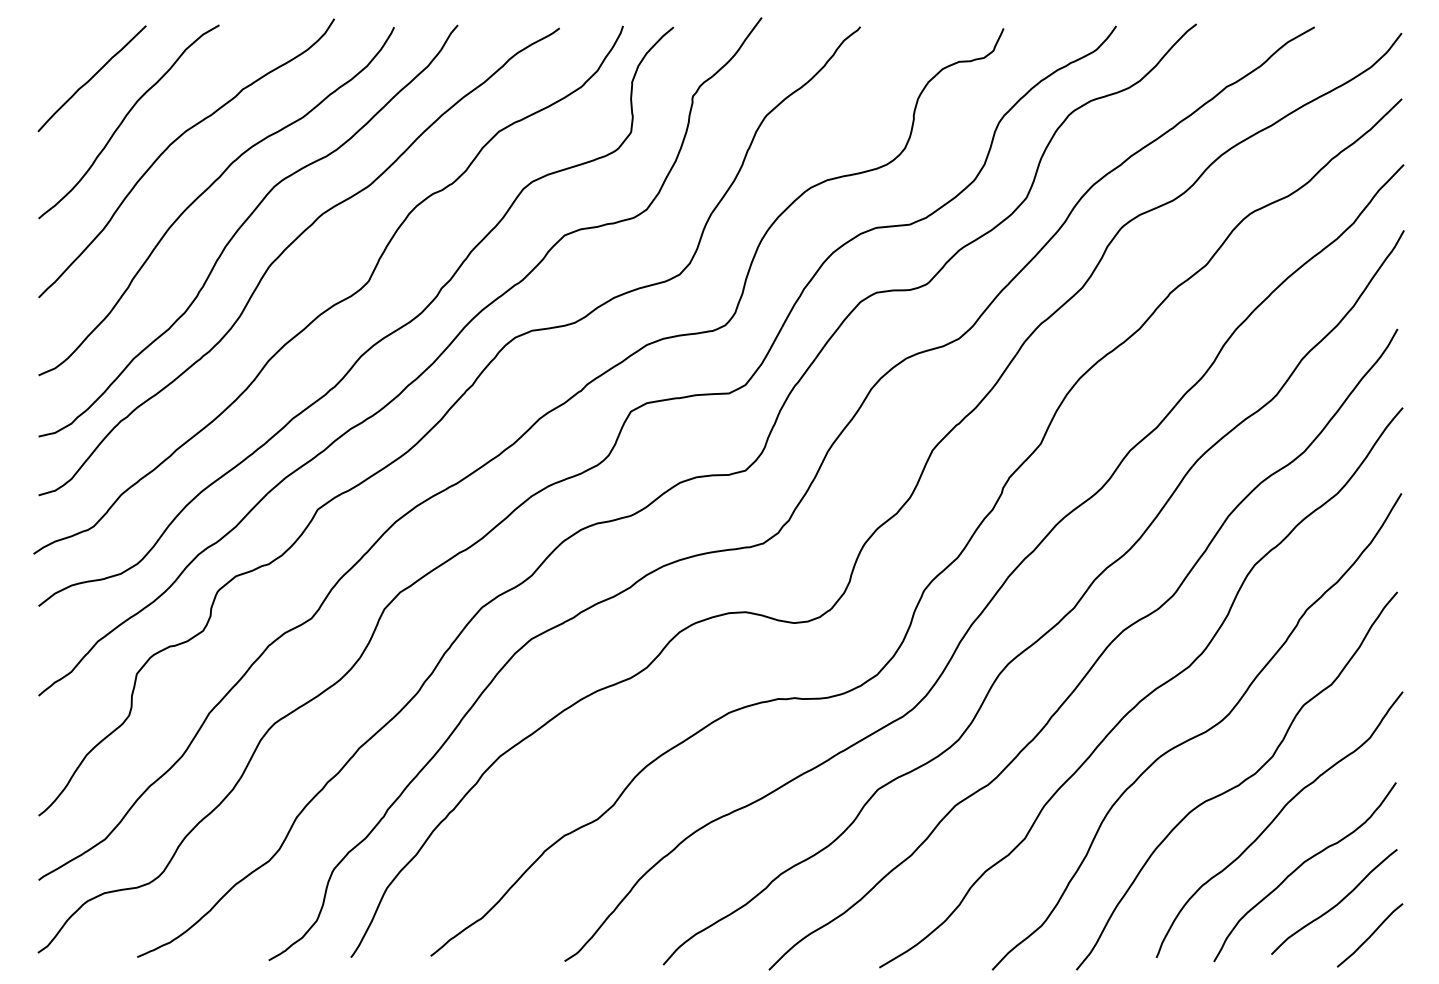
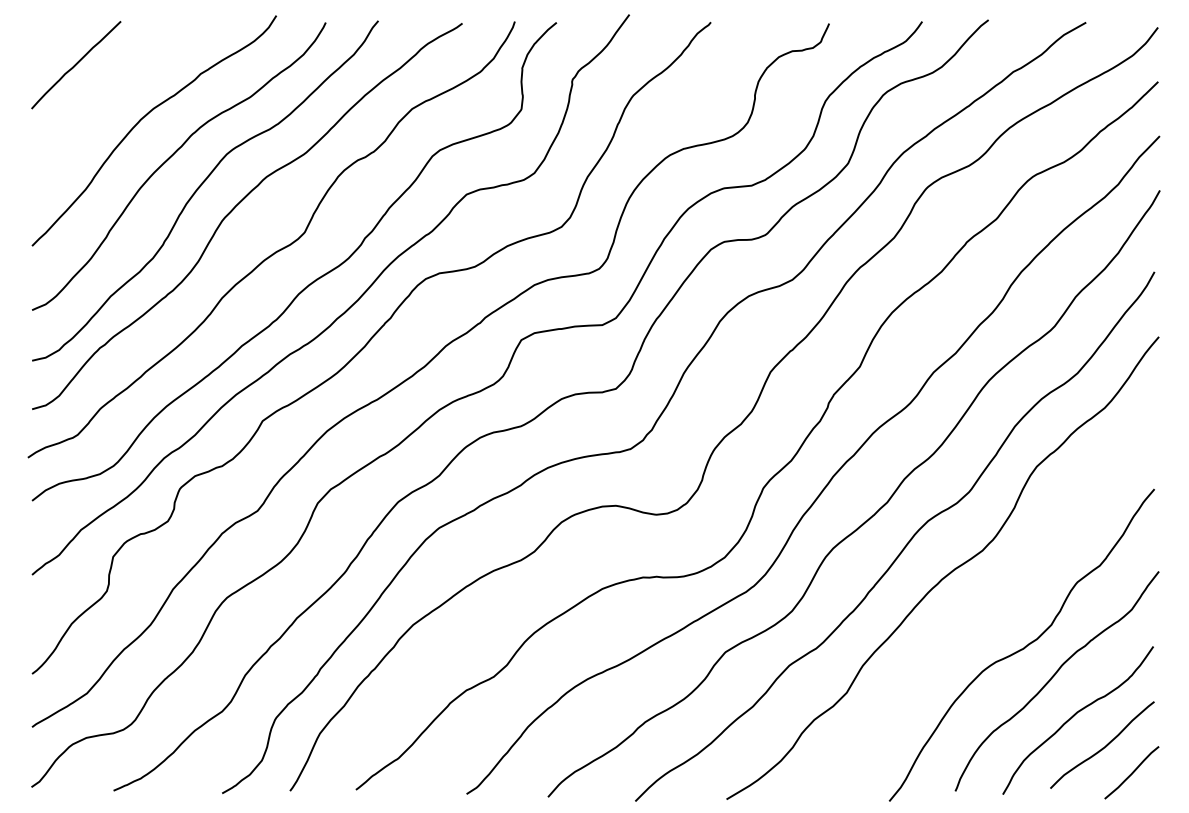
curve: (124, 120) -> (103, 99), removed
curve: (1197, 734) -> (989, 606), removed

